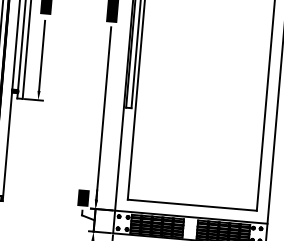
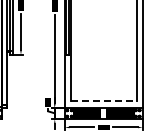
line: (191, 205) -> (103, 101), solid -> dashed

